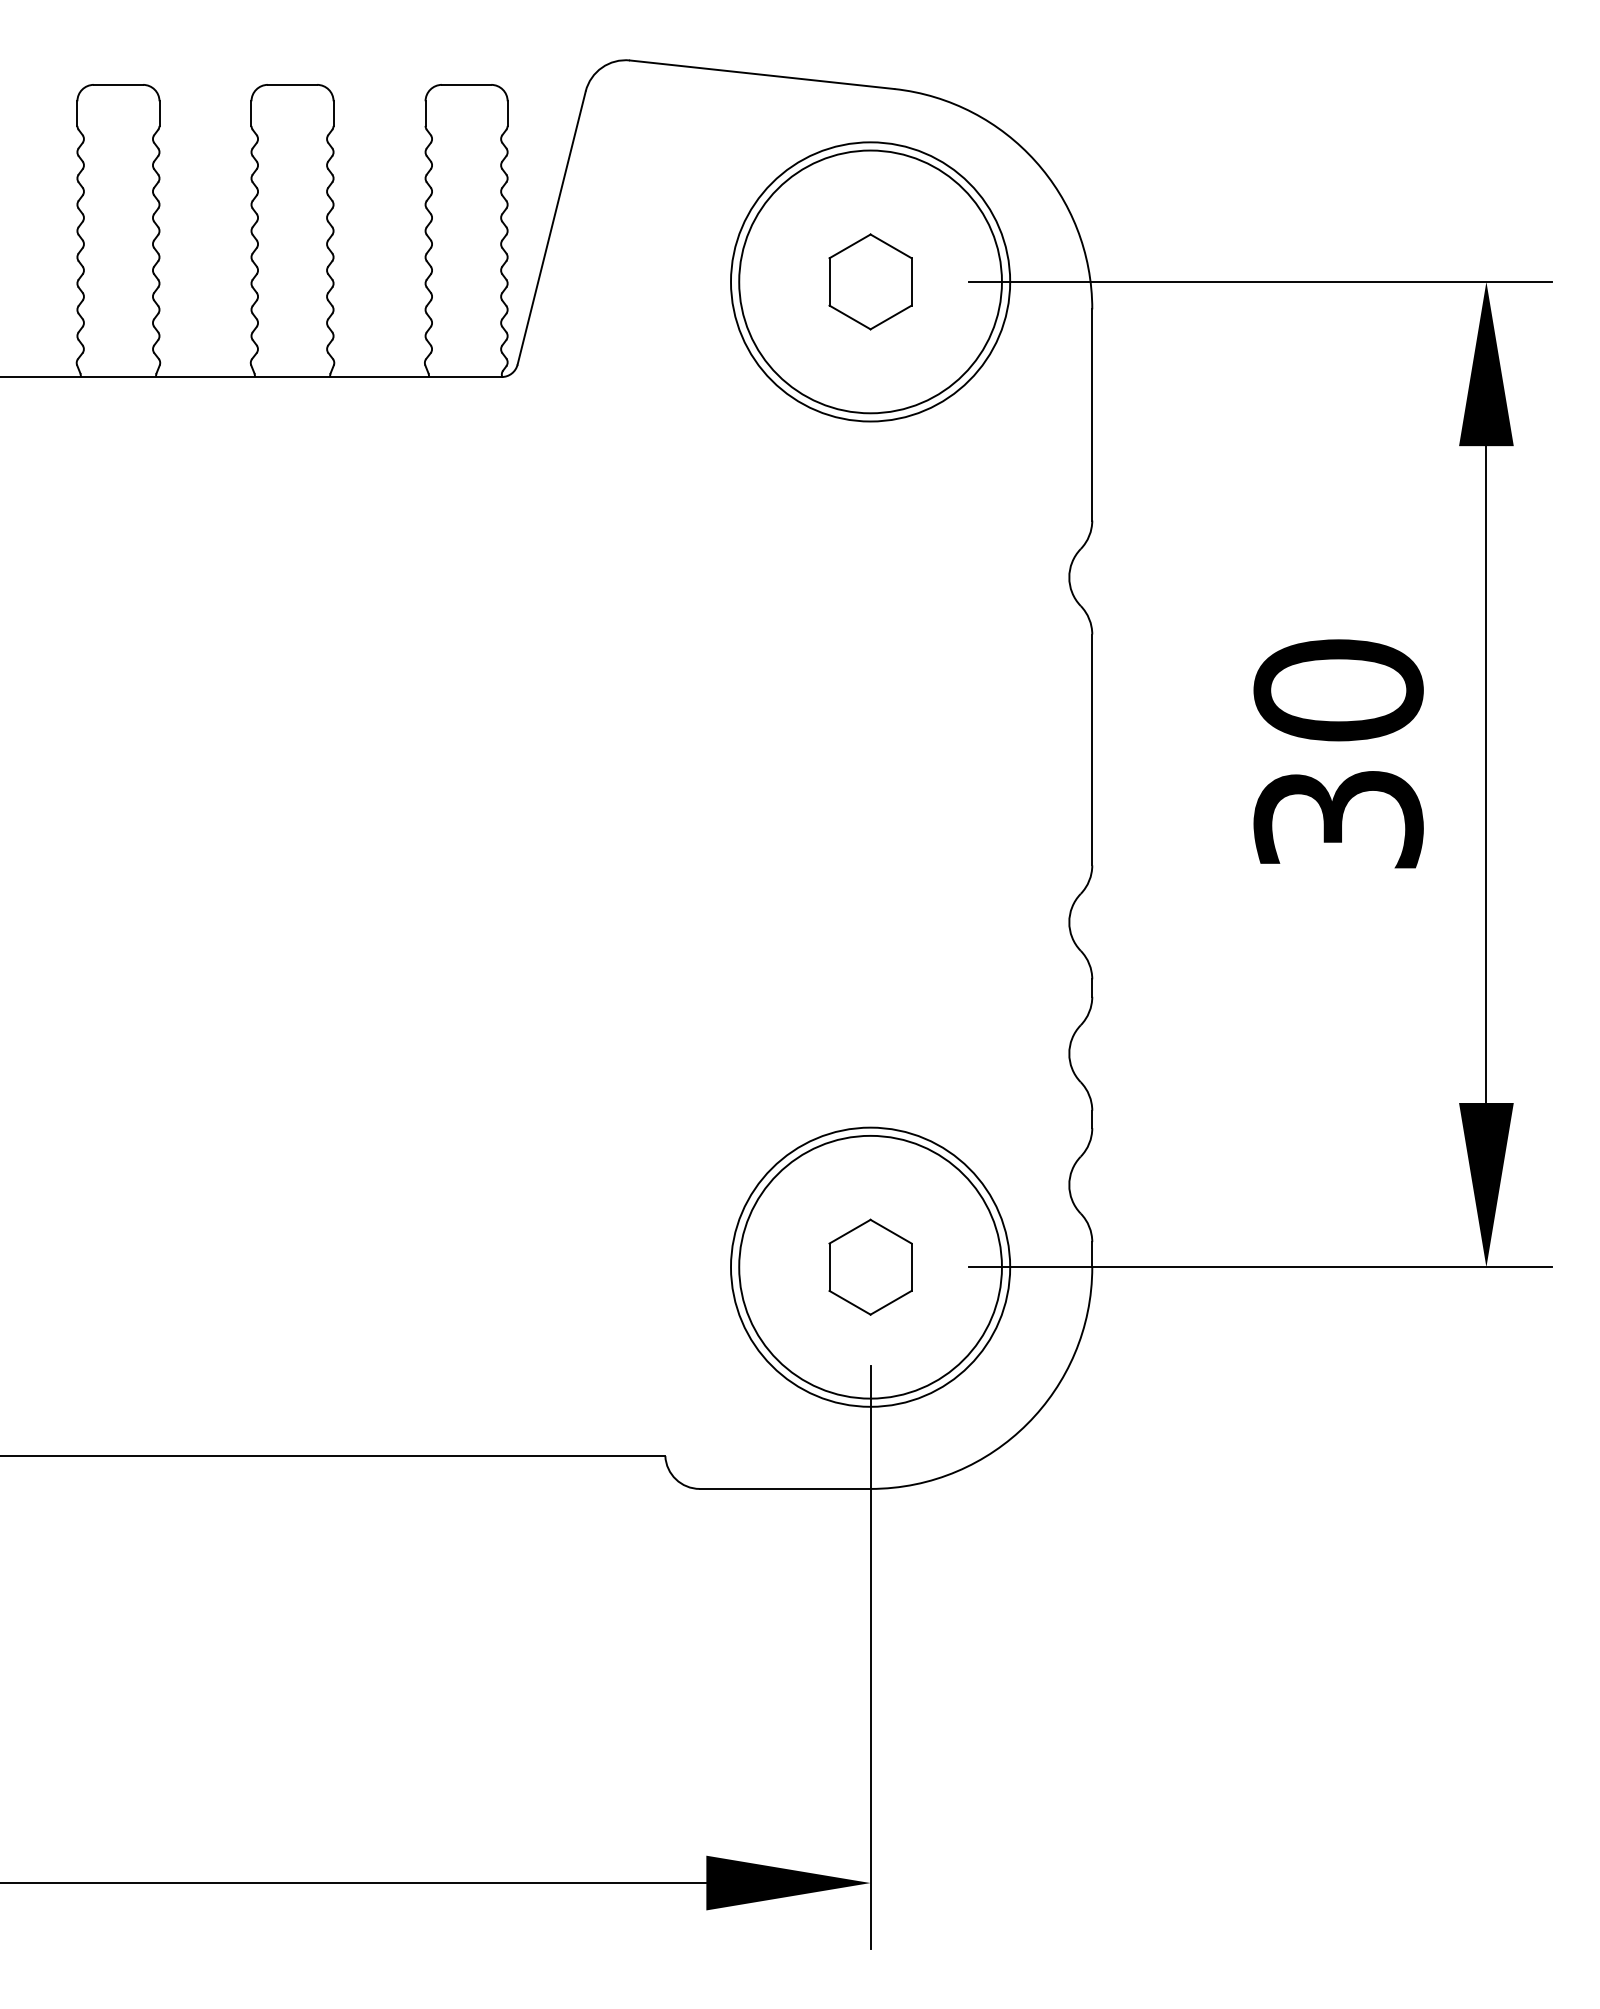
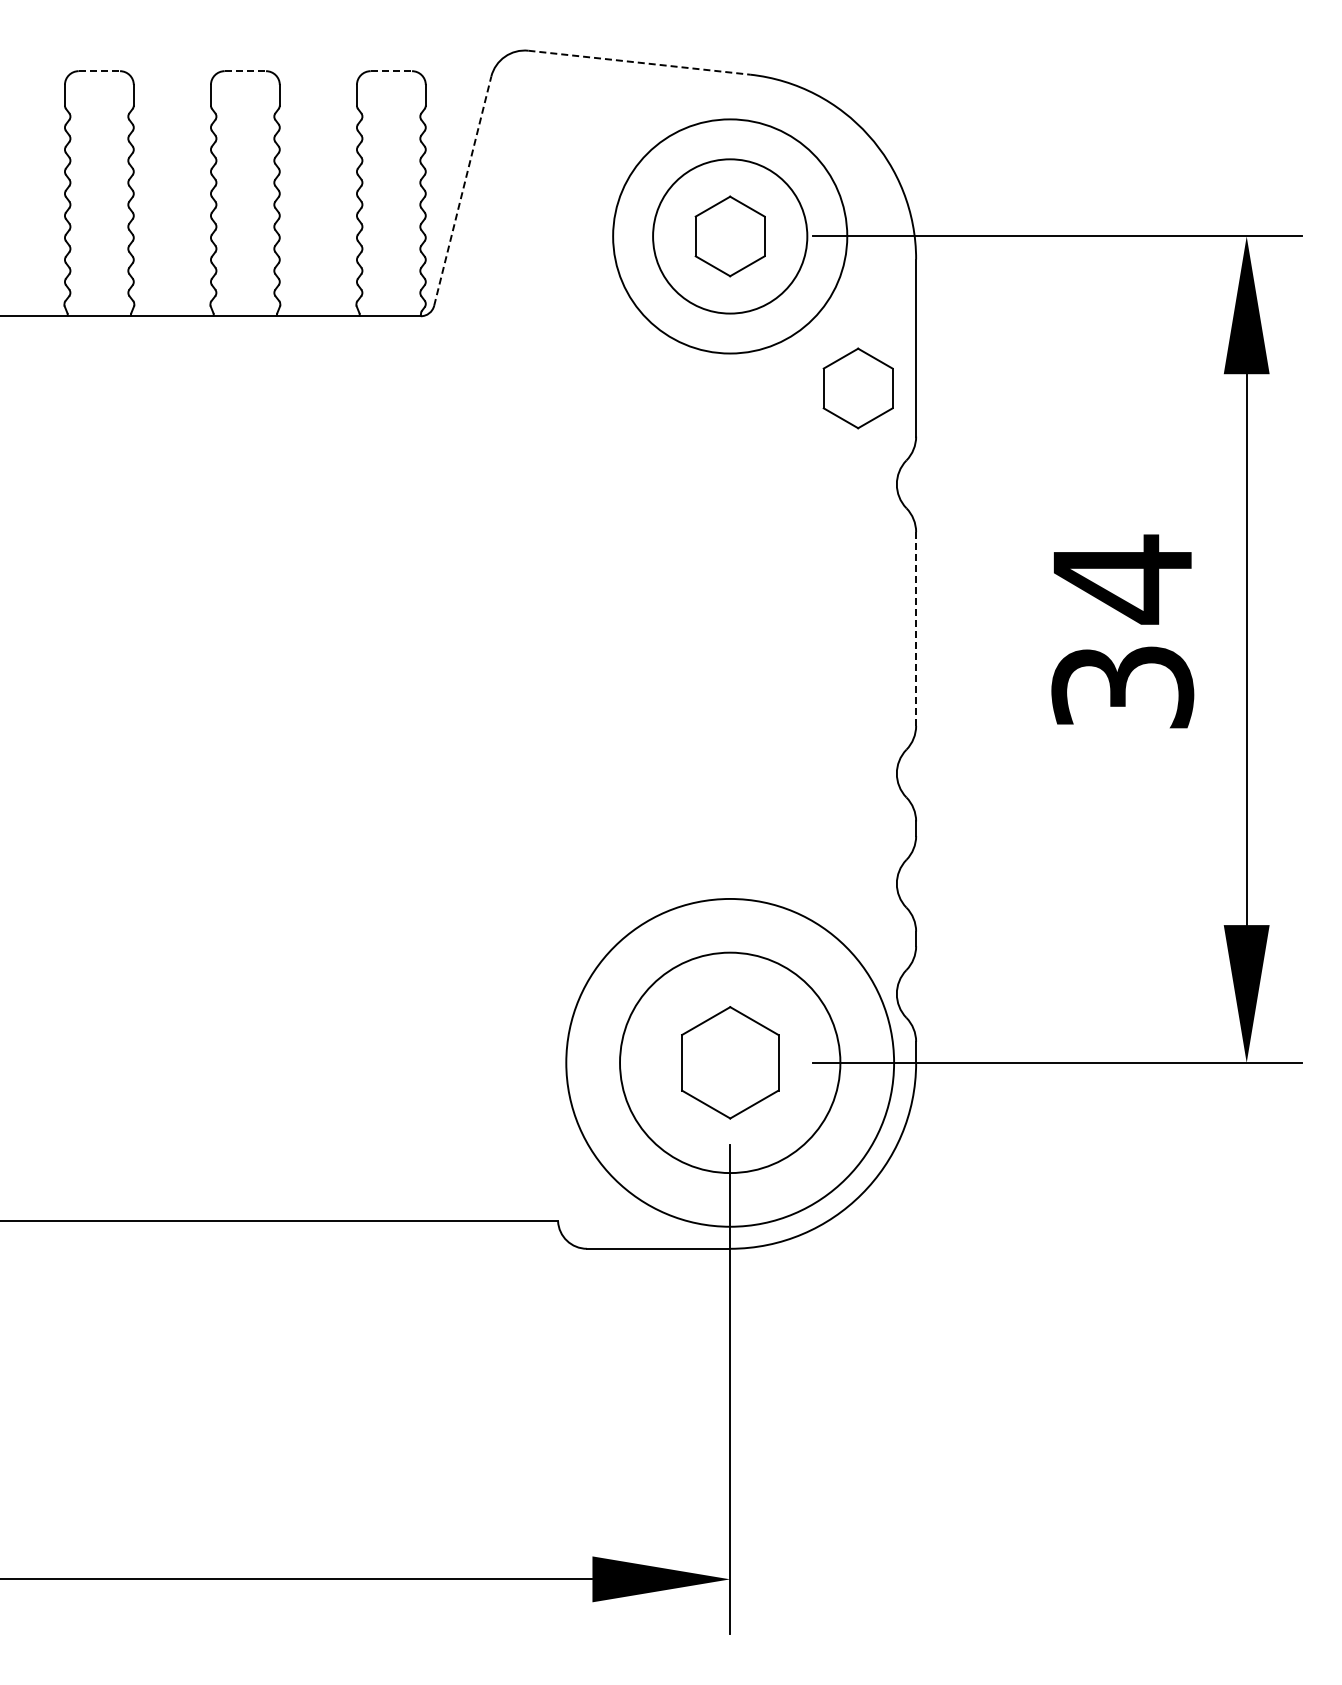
line: (762, 74) -> (639, 62), solid -> dashed
line: (118, 85) -> (99, 71), solid -> dashed
line: (292, 85) -> (245, 71), solid -> dashed
line: (466, 85) -> (391, 71), solid -> dashed
line: (551, 227) -> (462, 190), solid -> dashed
circle: (870, 281) -> (730, 236), size x0.7
part: (1022, 463) -> (857, 388), added
text: (1338, 690) -> (1122, 579), 30 -> 34
line: (1092, 750) -> (916, 629), solid -> dashed
part: (869, 1266) -> (729, 1062), size x1.4
circle: (870, 1266) -> (730, 1062), size x1.4

